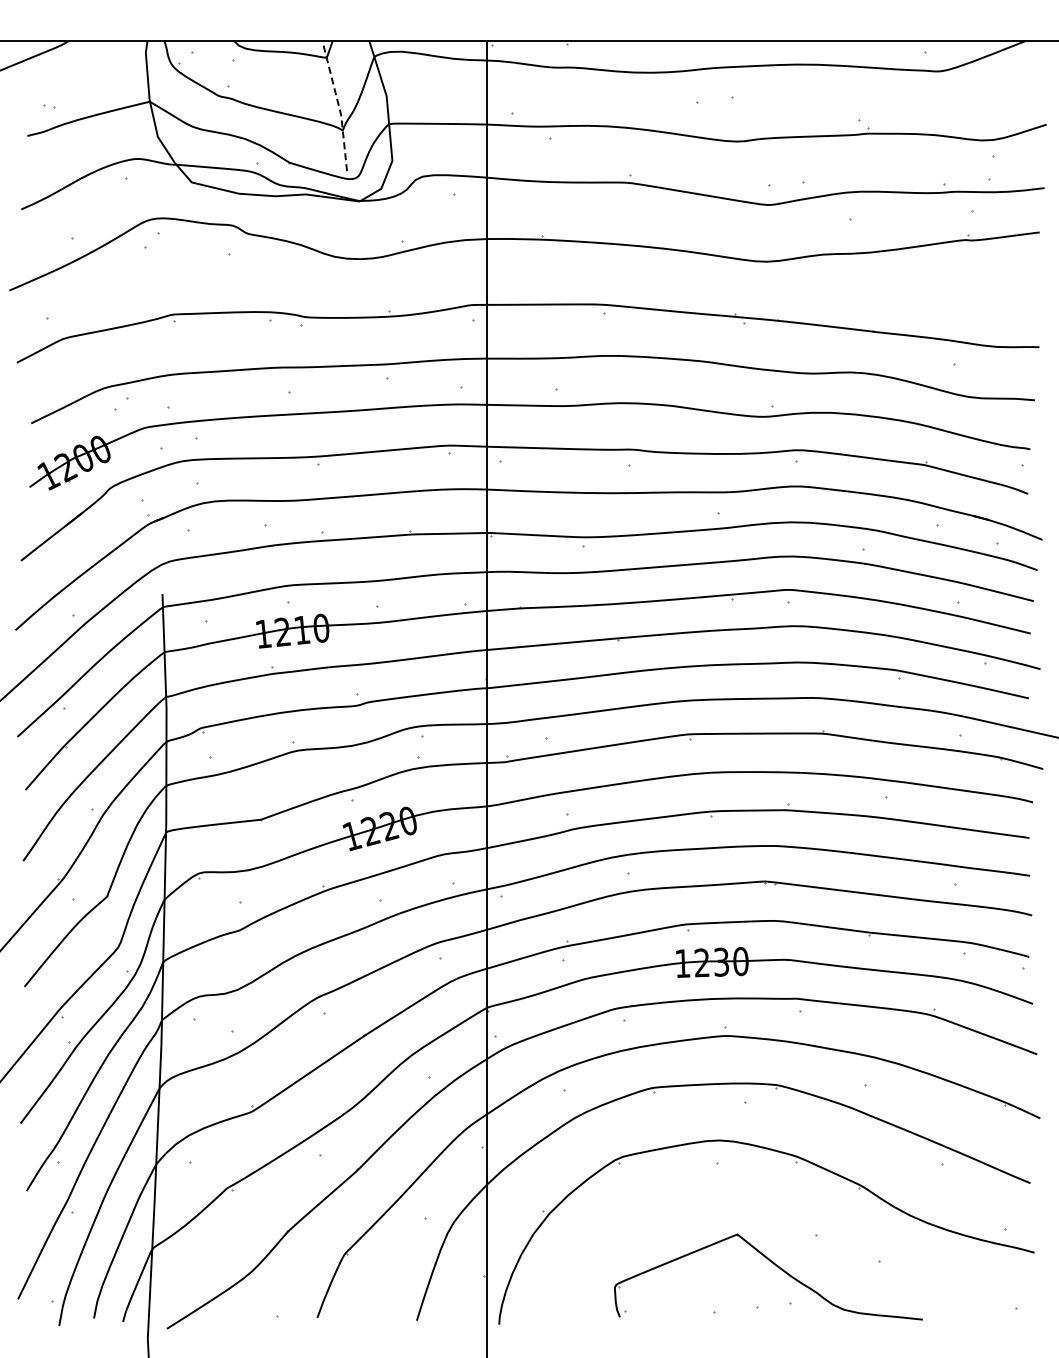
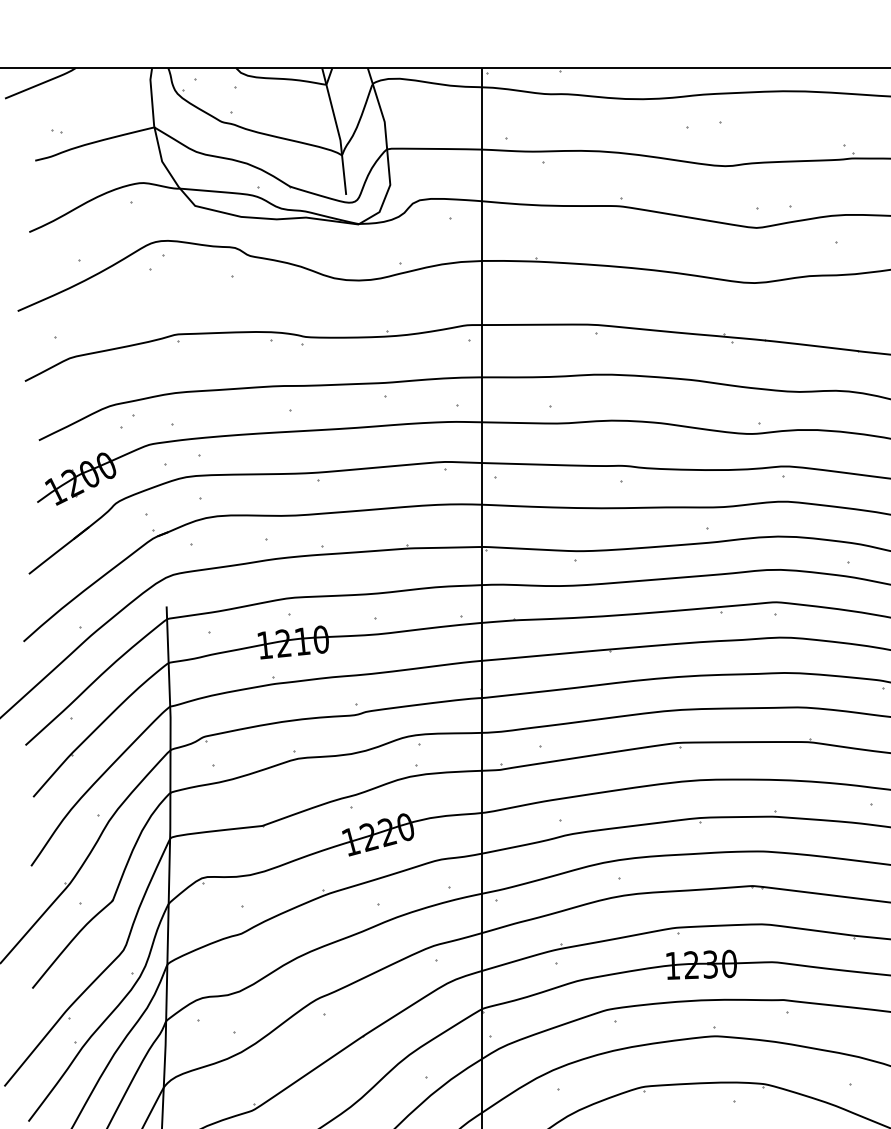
line: (338, 104) -> (337, 130), dashed -> solid

